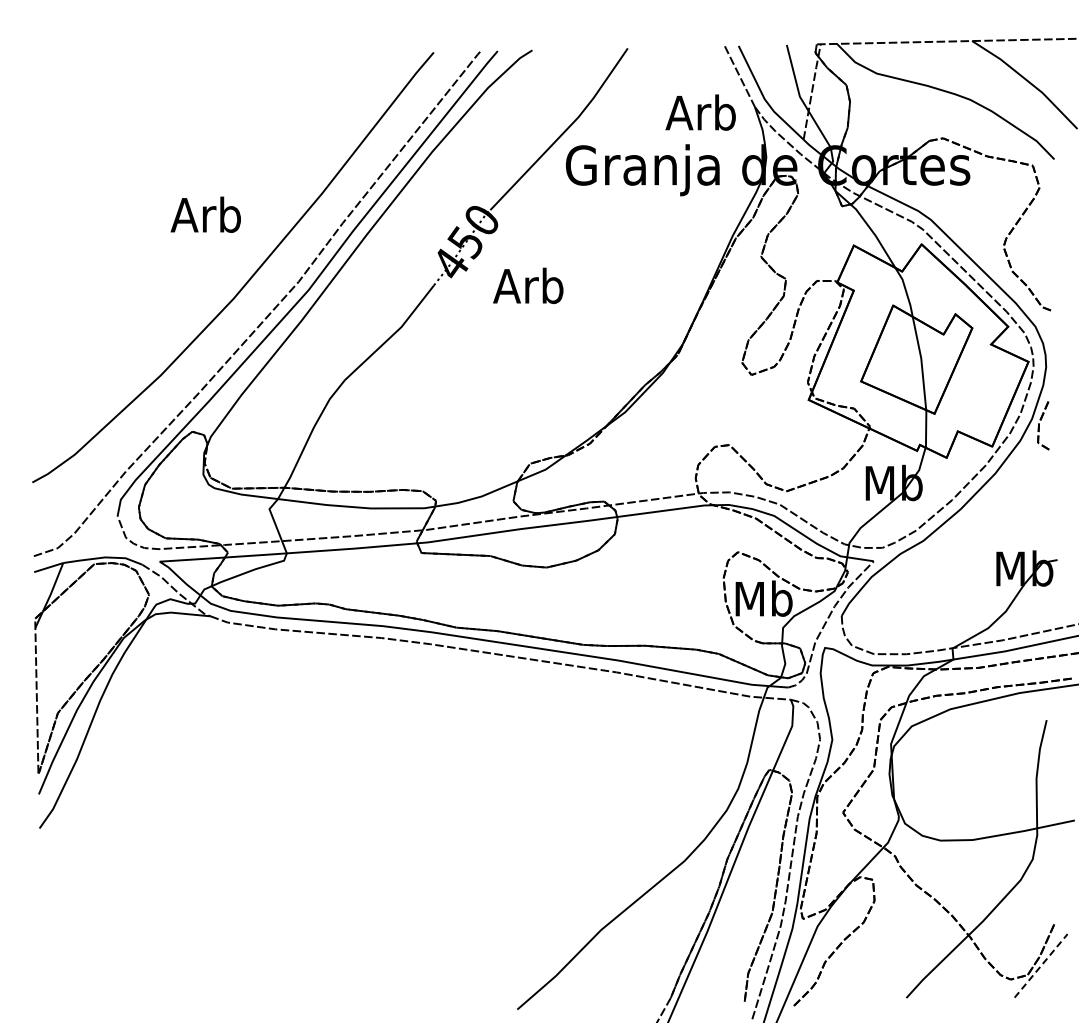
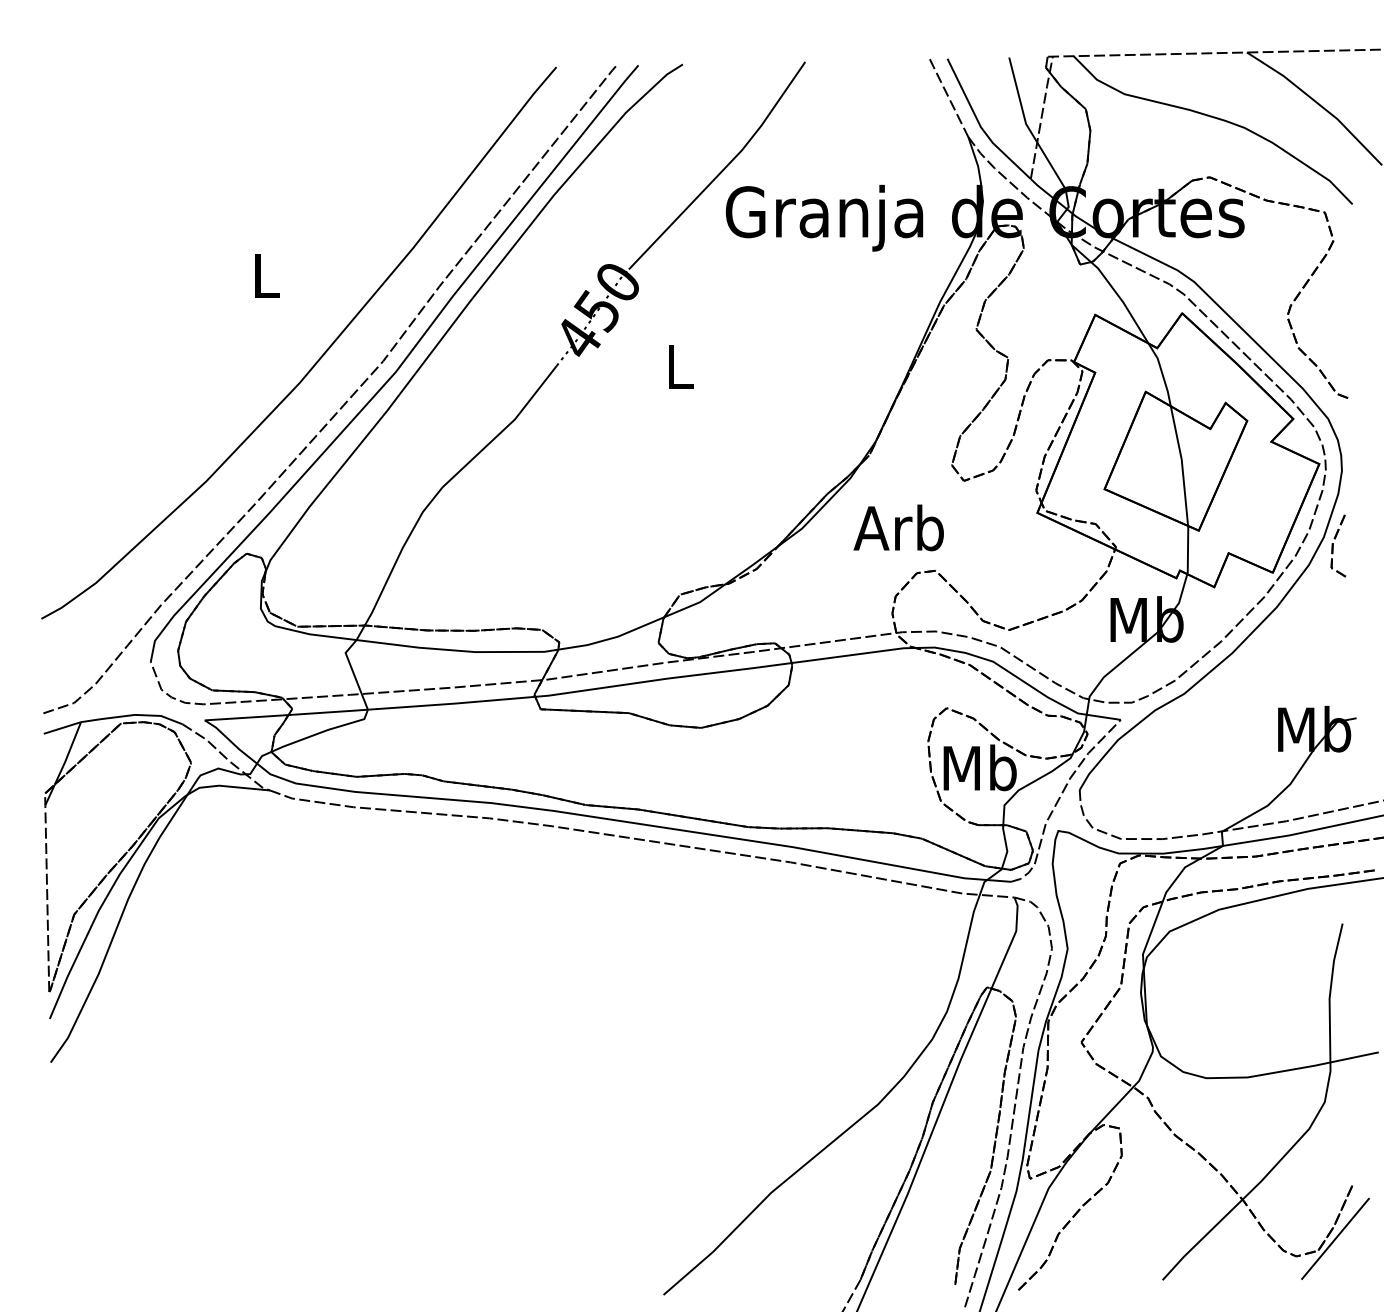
text: (700, 112) -> (898, 527), moved
text: (205, 214) -> (263, 275), Arb -> L
text: (528, 285) -> (677, 366), Arb -> L
line: (1041, 965) -> (1335, 1238), dashed -> solid

